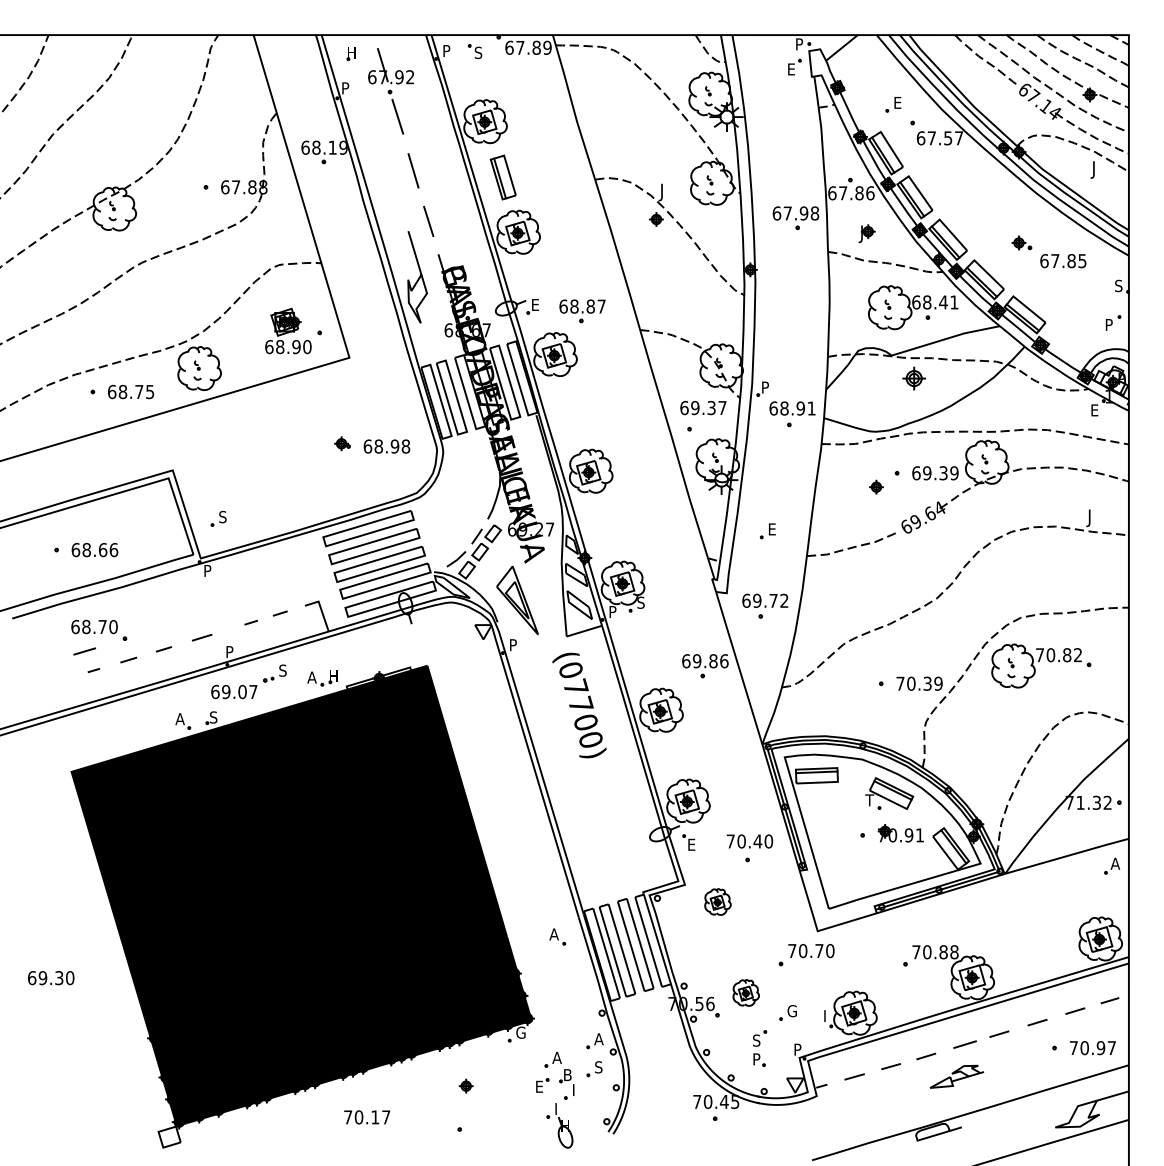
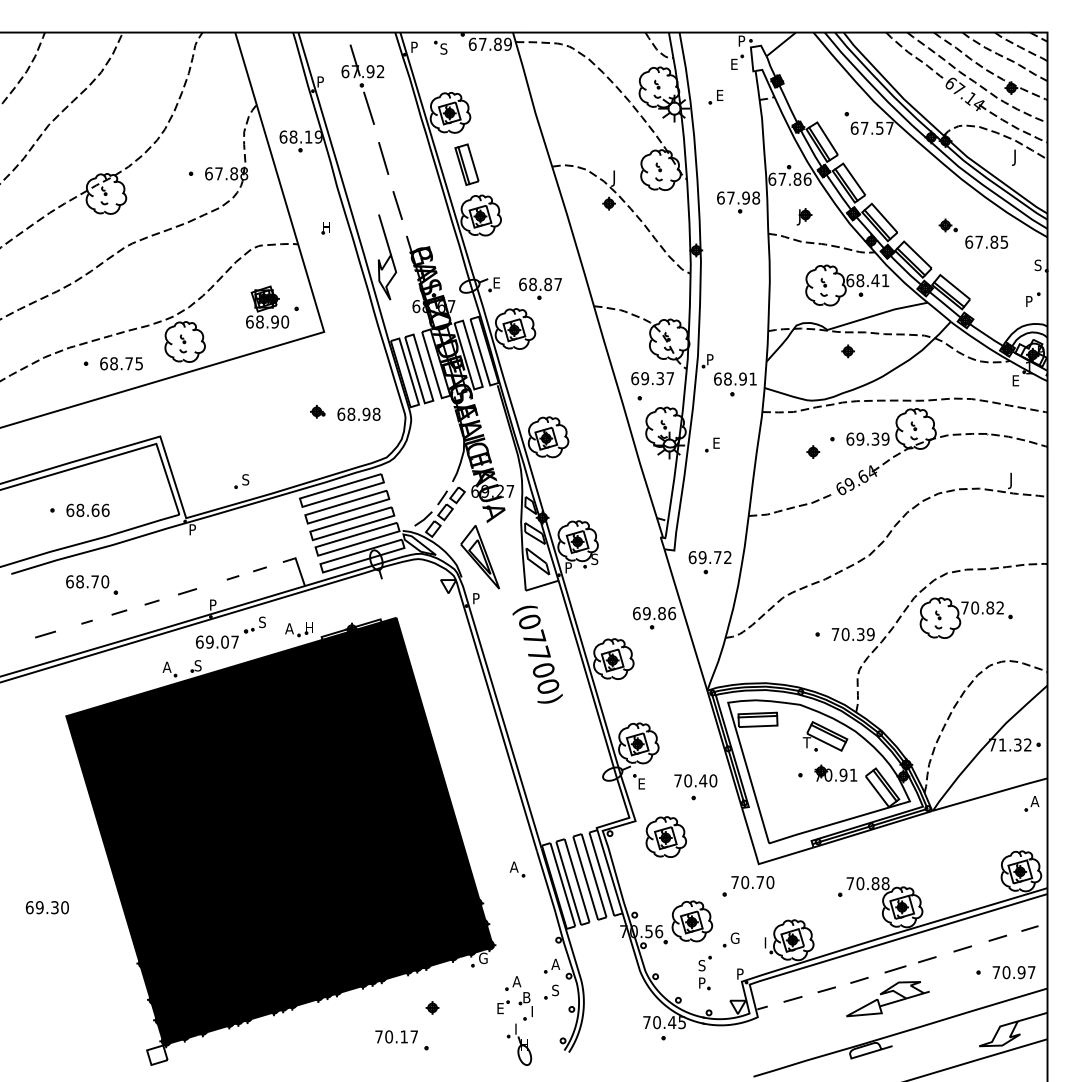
part: (350, 54) -> (325, 228), moved
part: (892, 105) -> (715, 97), moved
part: (913, 378) -> (847, 351), size x0.62
part: (218, 518) -> (241, 481), moved
part: (767, 530) -> (712, 444), moved
line: (84, 651) -> (45, 634), moved
part: (717, 901) -> (665, 836), size x1.67
part: (746, 993) -> (692, 921), size x1.67
part: (956, 1077) -> (887, 999), size x1.67
text: (367, 1116) -> (396, 1036), moved

